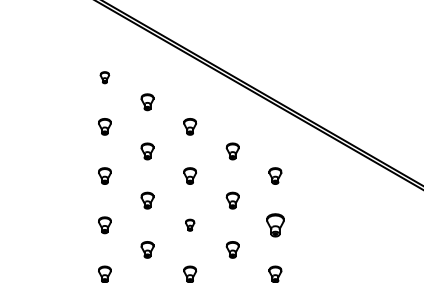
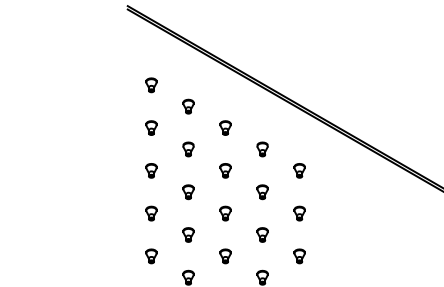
part: (104, 77) -> (151, 85), size x1.43
part: (190, 225) -> (225, 213), size x1.43
part: (275, 225) -> (299, 213), size x0.71

